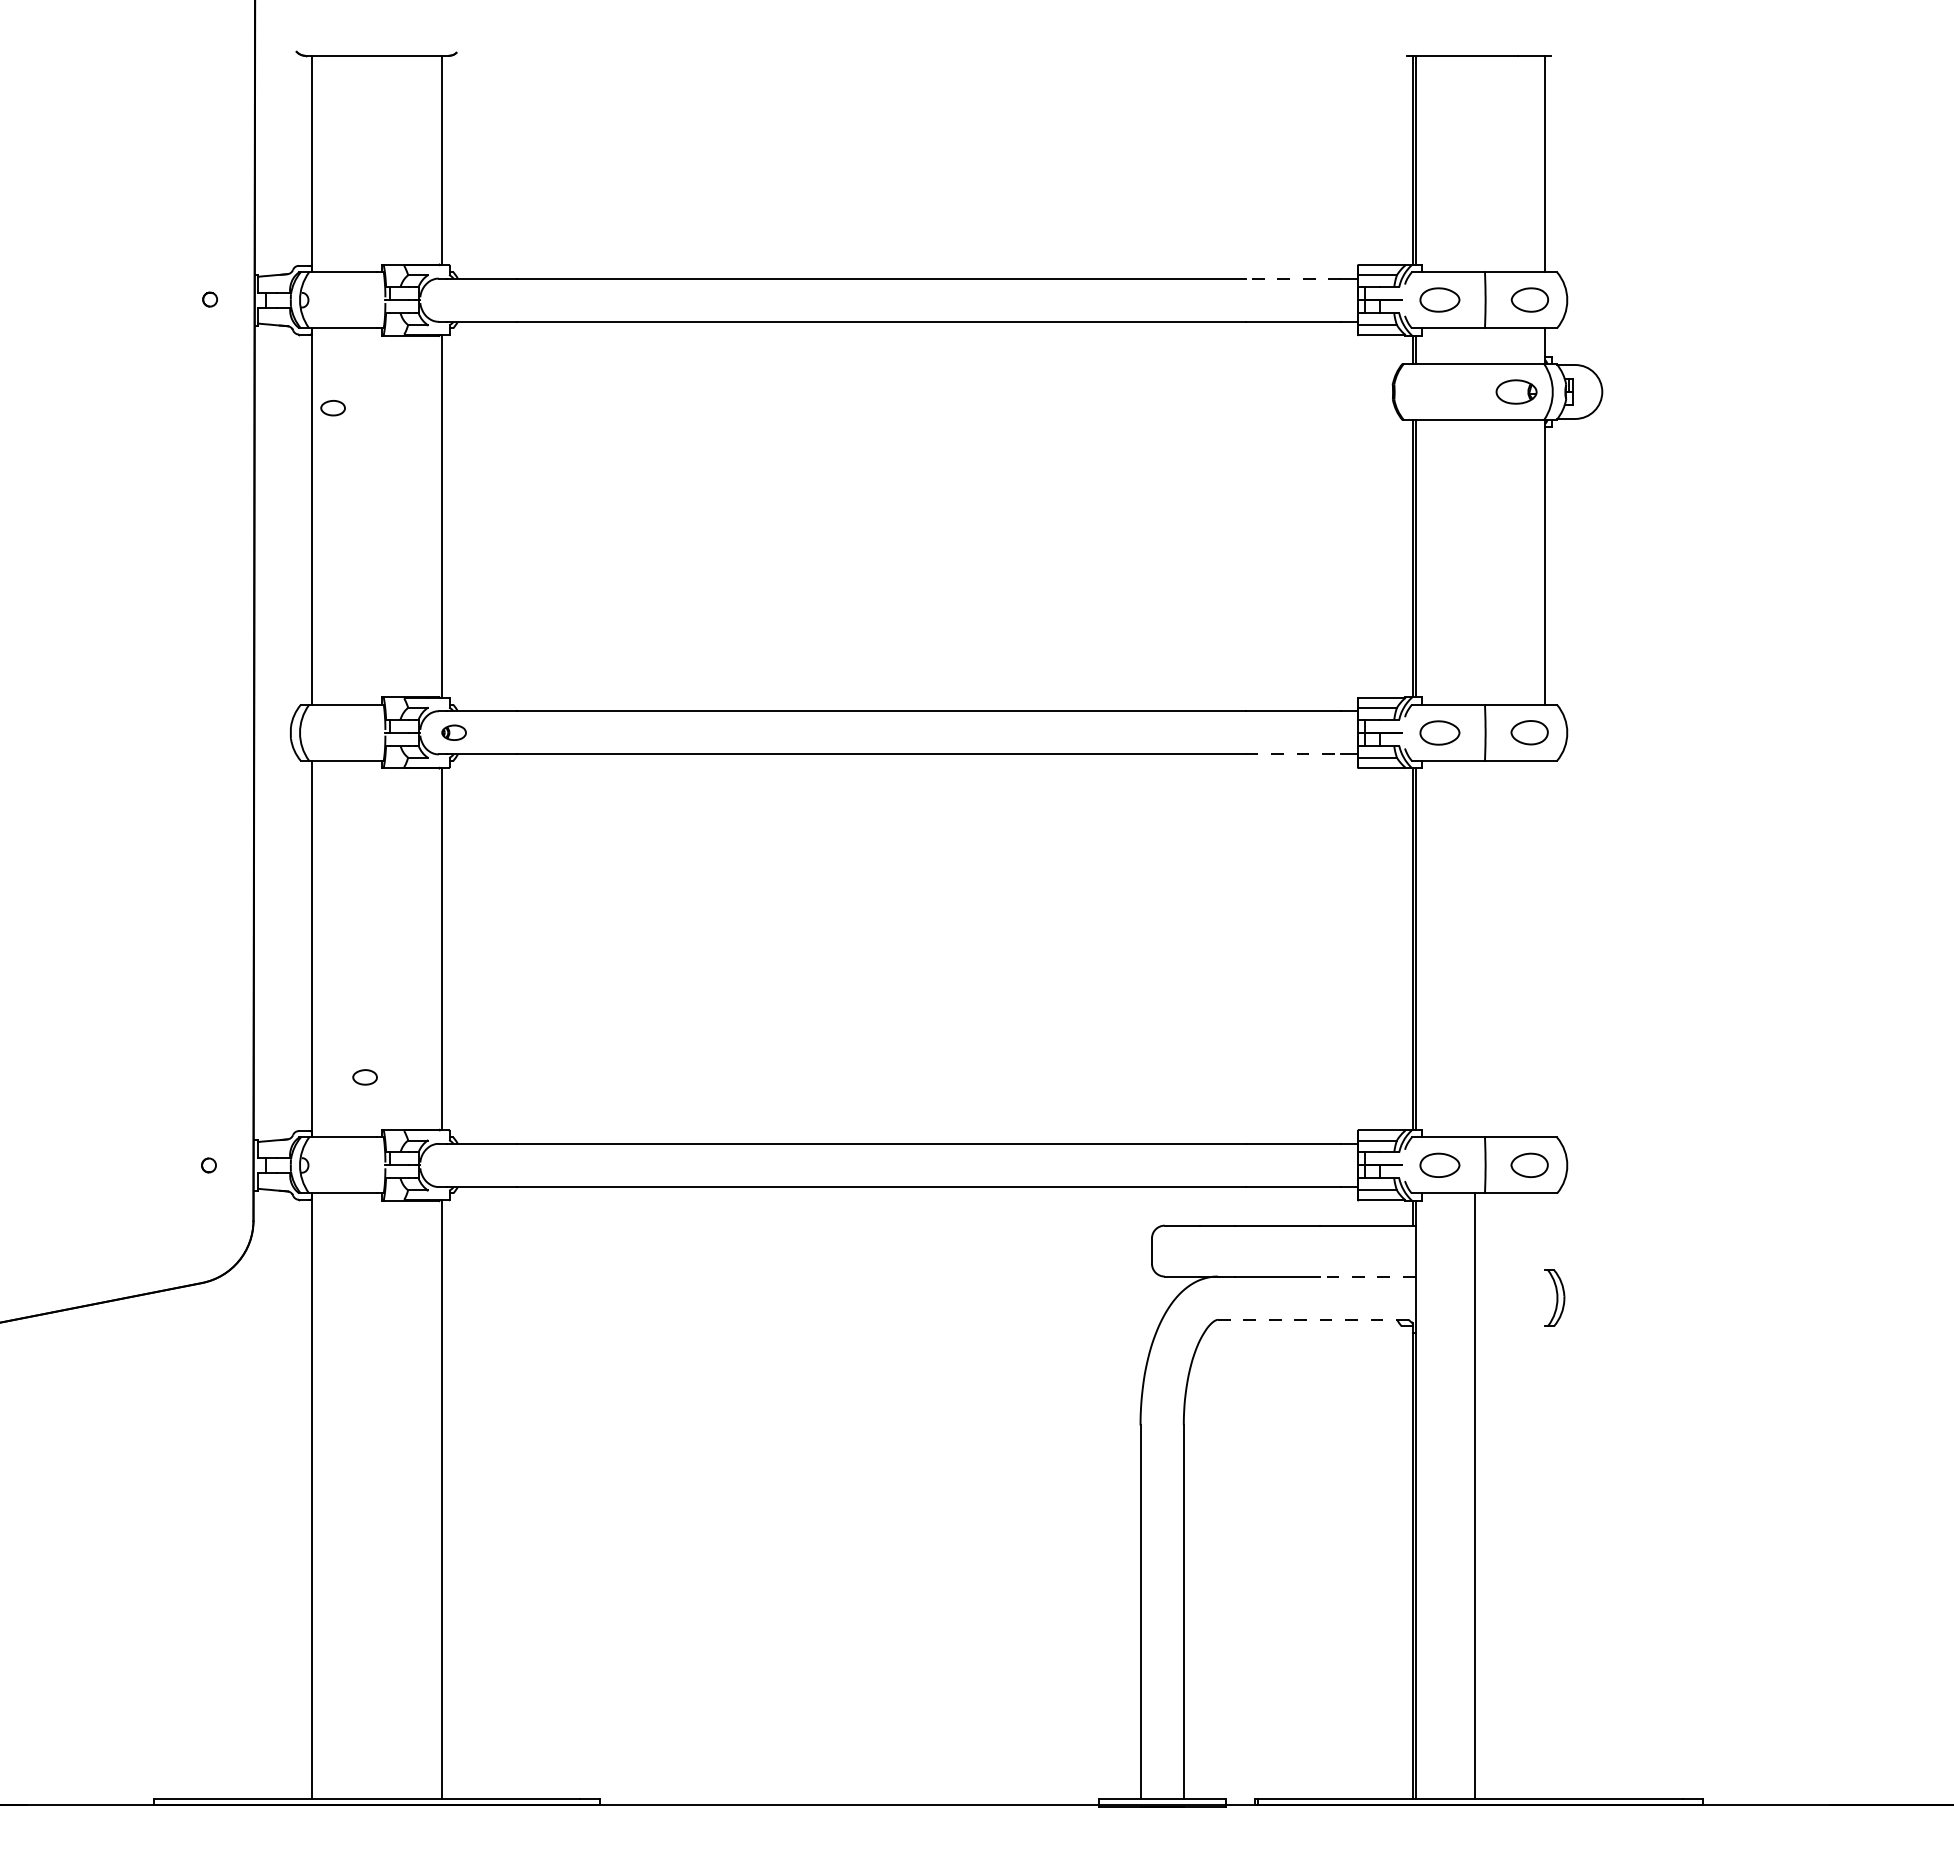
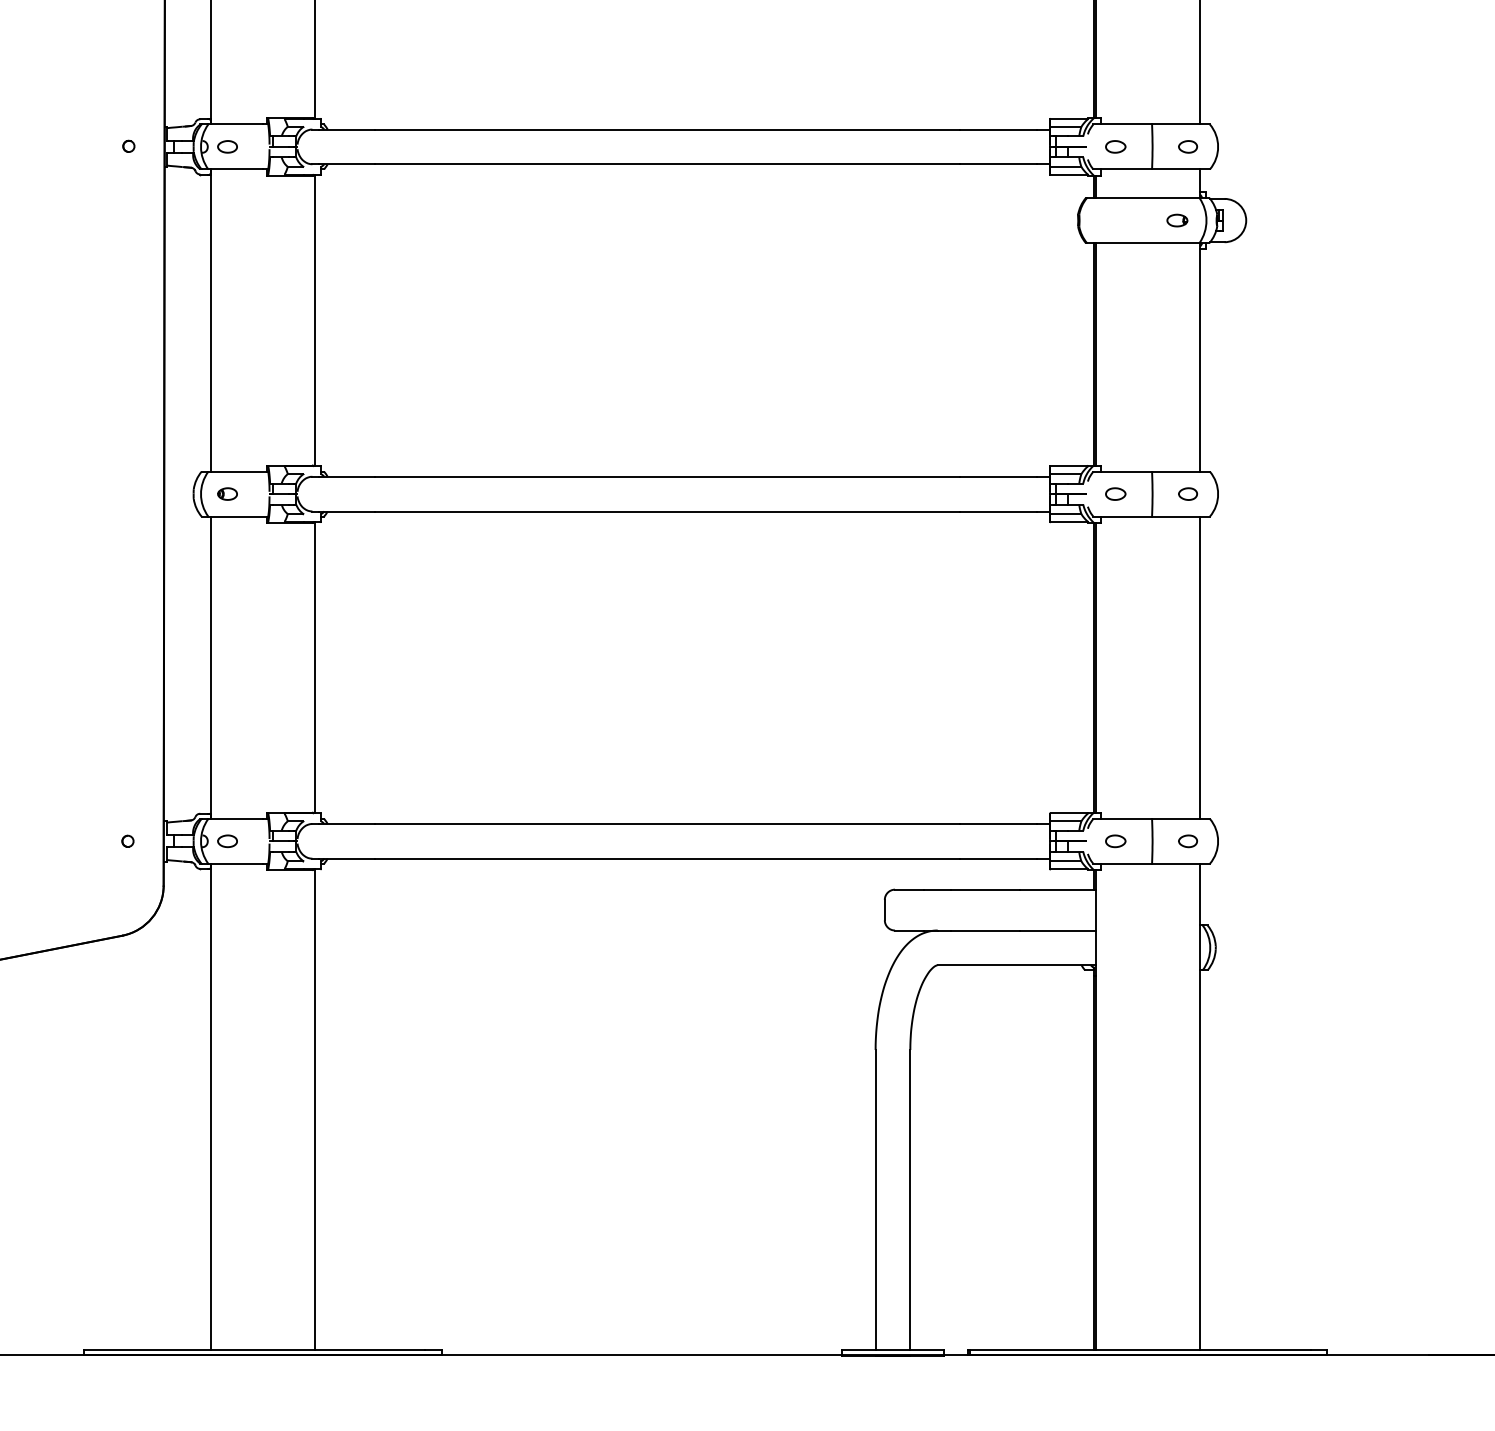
line: (1293, 278) -> (998, 129), dashed -> solid
part: (1439, 300) -> (1115, 147), size x0.62
part: (1529, 300) -> (1187, 147), size x0.62
part: (1516, 391) -> (1177, 220), size x0.62
part: (332, 408) -> (227, 147), moved
part: (453, 732) -> (227, 493), moved
part: (1439, 732) -> (1115, 493), size x0.62
part: (1529, 732) -> (1187, 493), size x0.62
line: (1293, 754) -> (998, 511), dashed -> solid
line: (1544, 948) -> (1199, 667), added
part: (364, 1077) -> (227, 841), moved
part: (1439, 1165) -> (1115, 841), size x0.62
part: (1529, 1165) -> (1187, 841), size x0.62
line: (1367, 1276) -> (1057, 930), dashed -> solid
line: (1316, 1319) -> (1016, 964), dashed -> solid
line: (1474, 1496) -> (1199, 1107), moved

